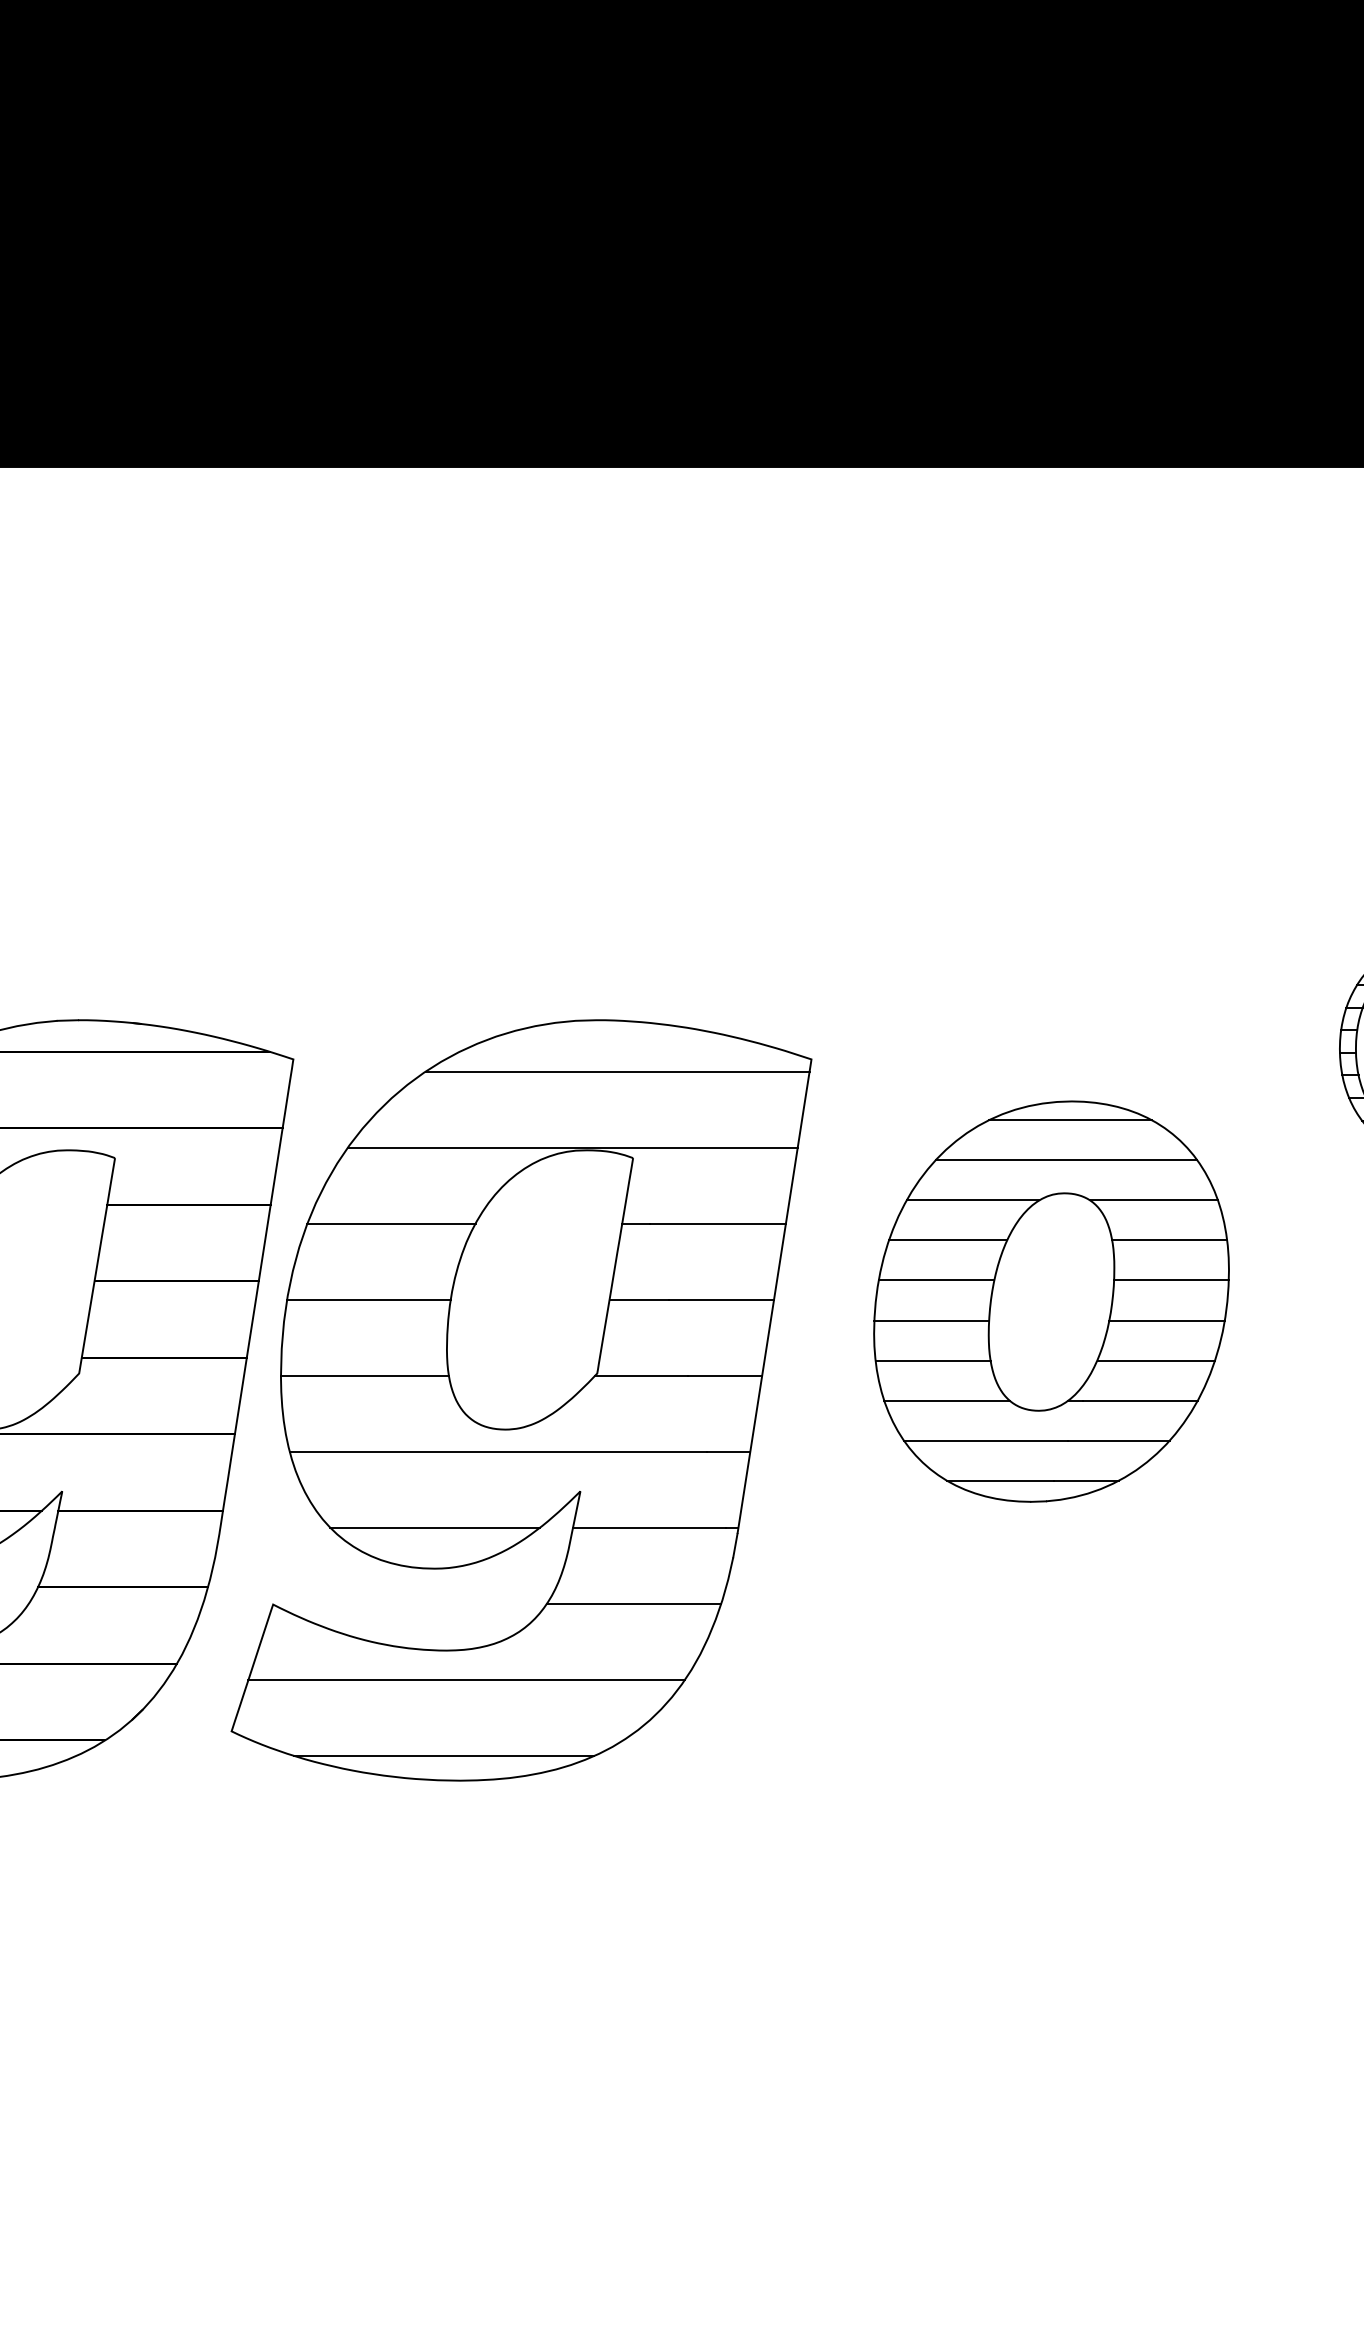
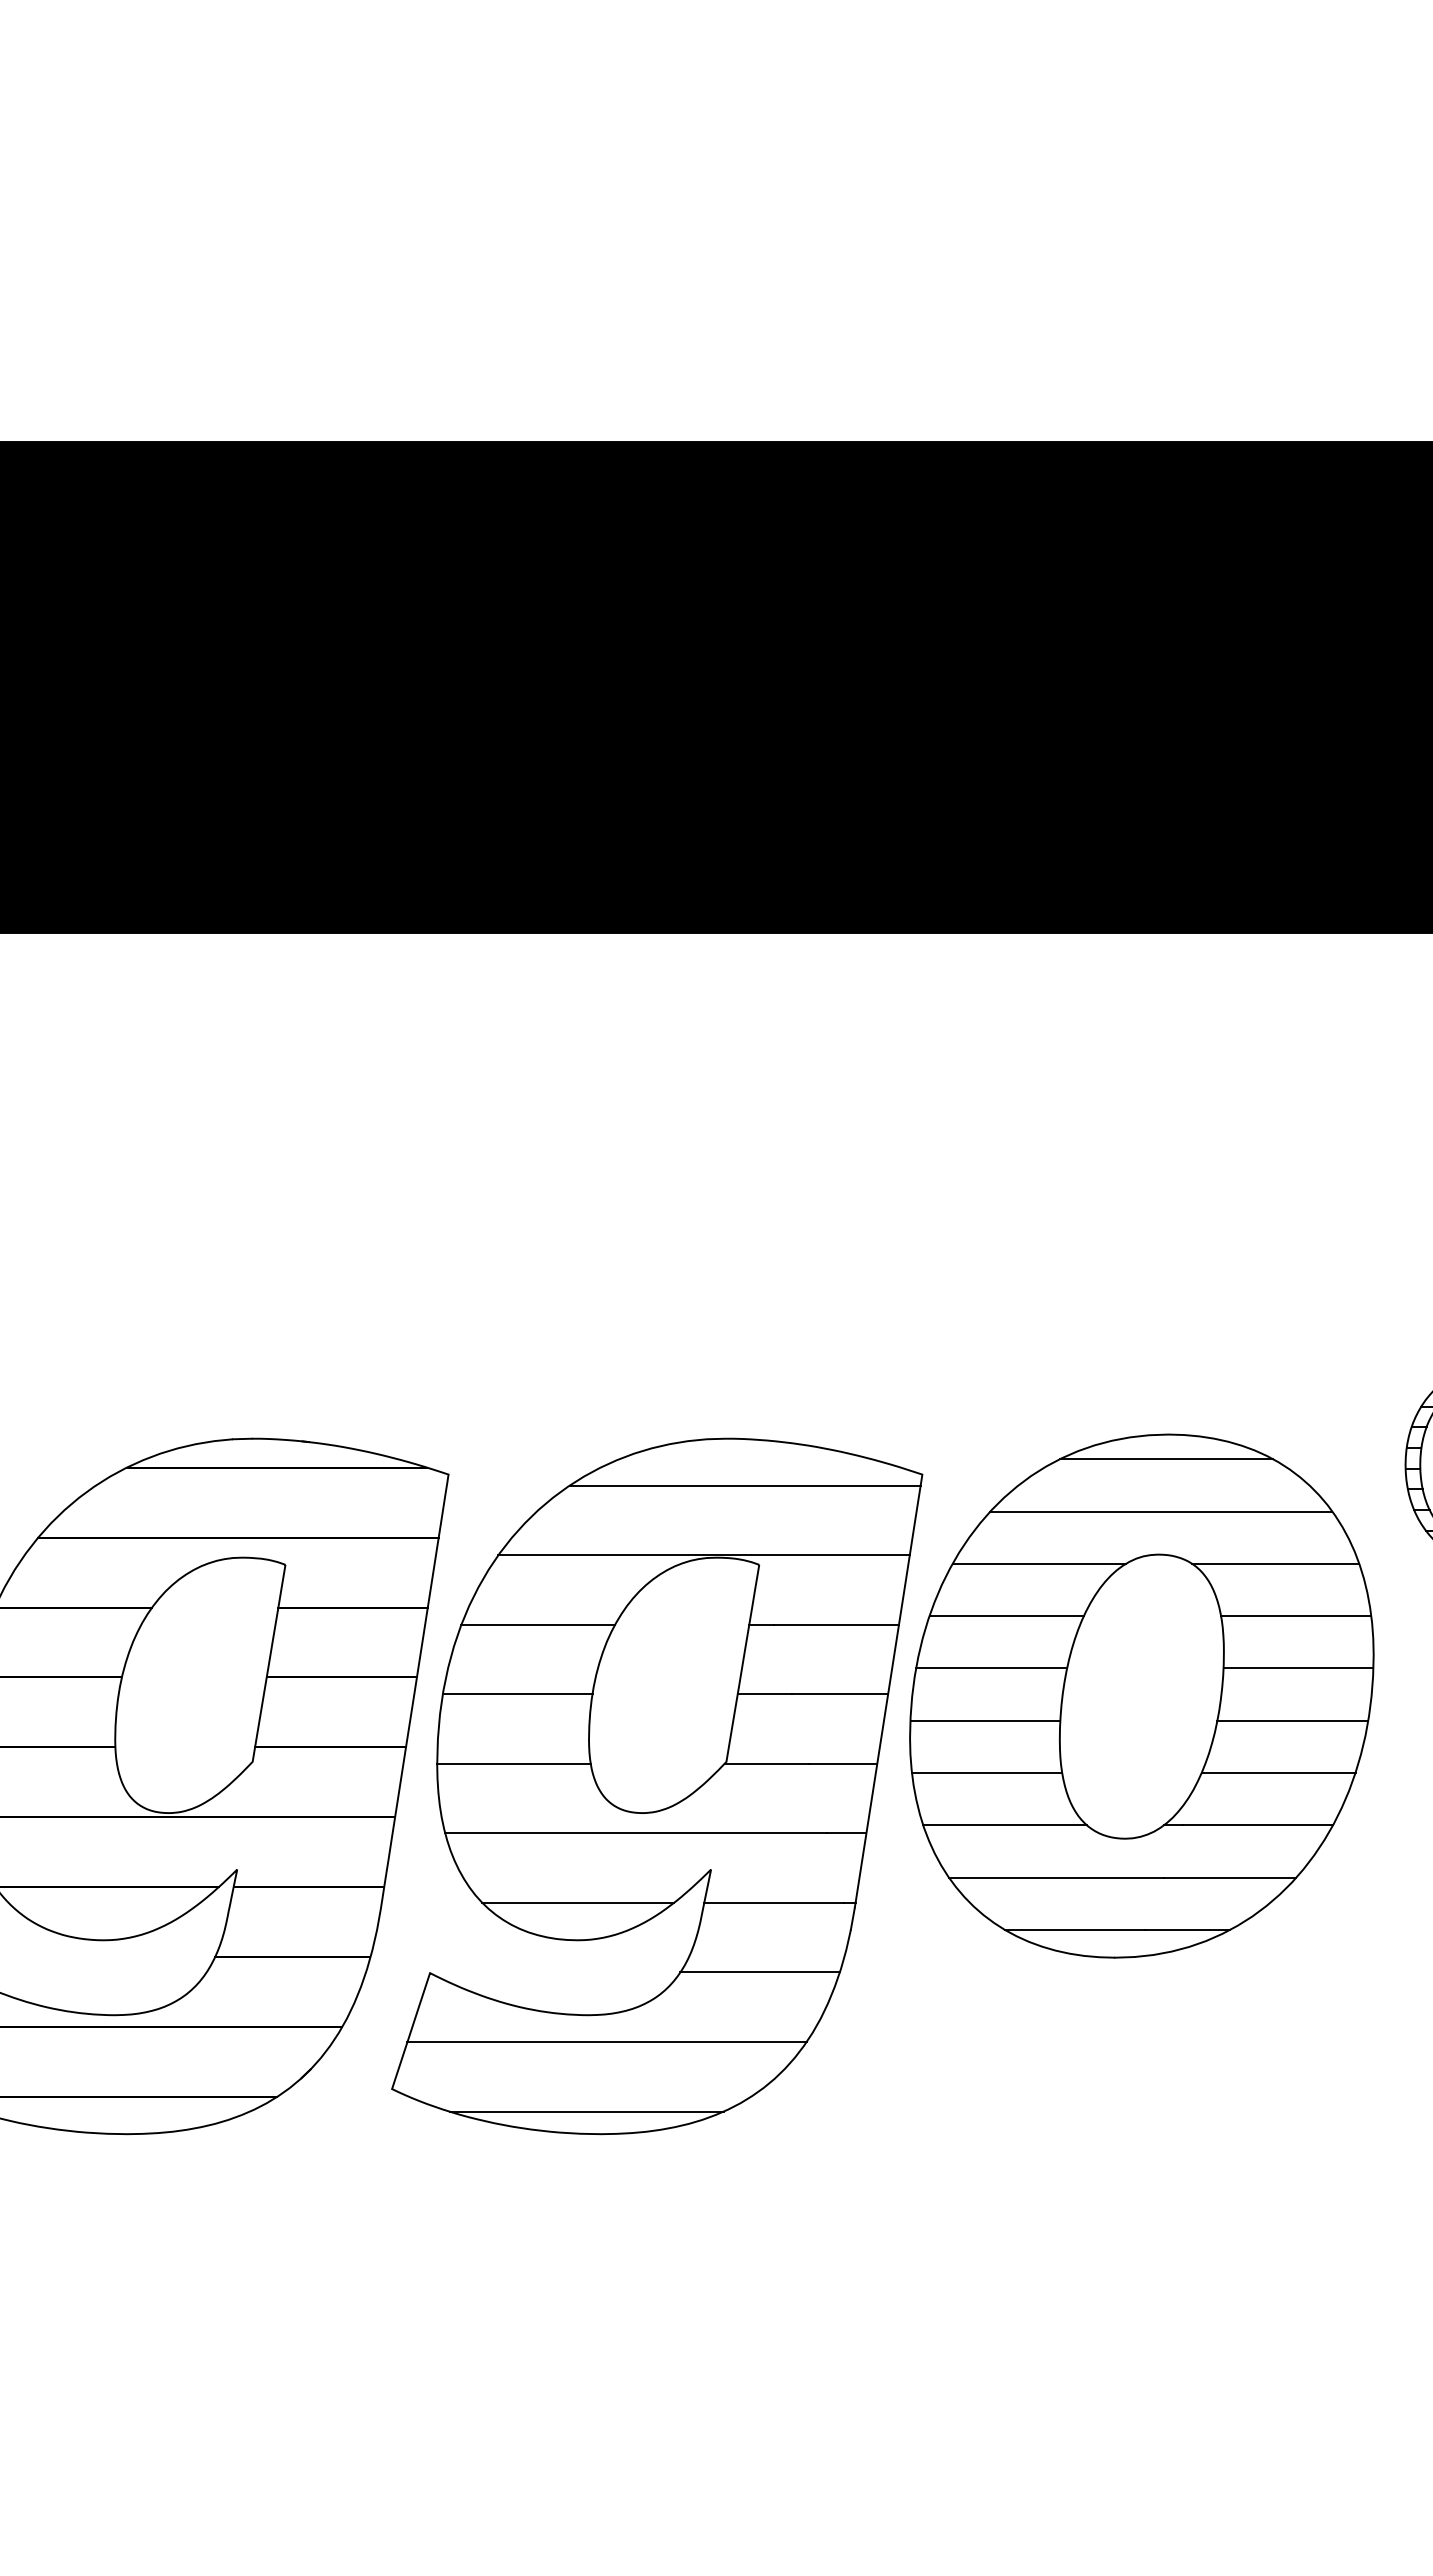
part: (1051, 1301) -> (1141, 1695), size x1.43

